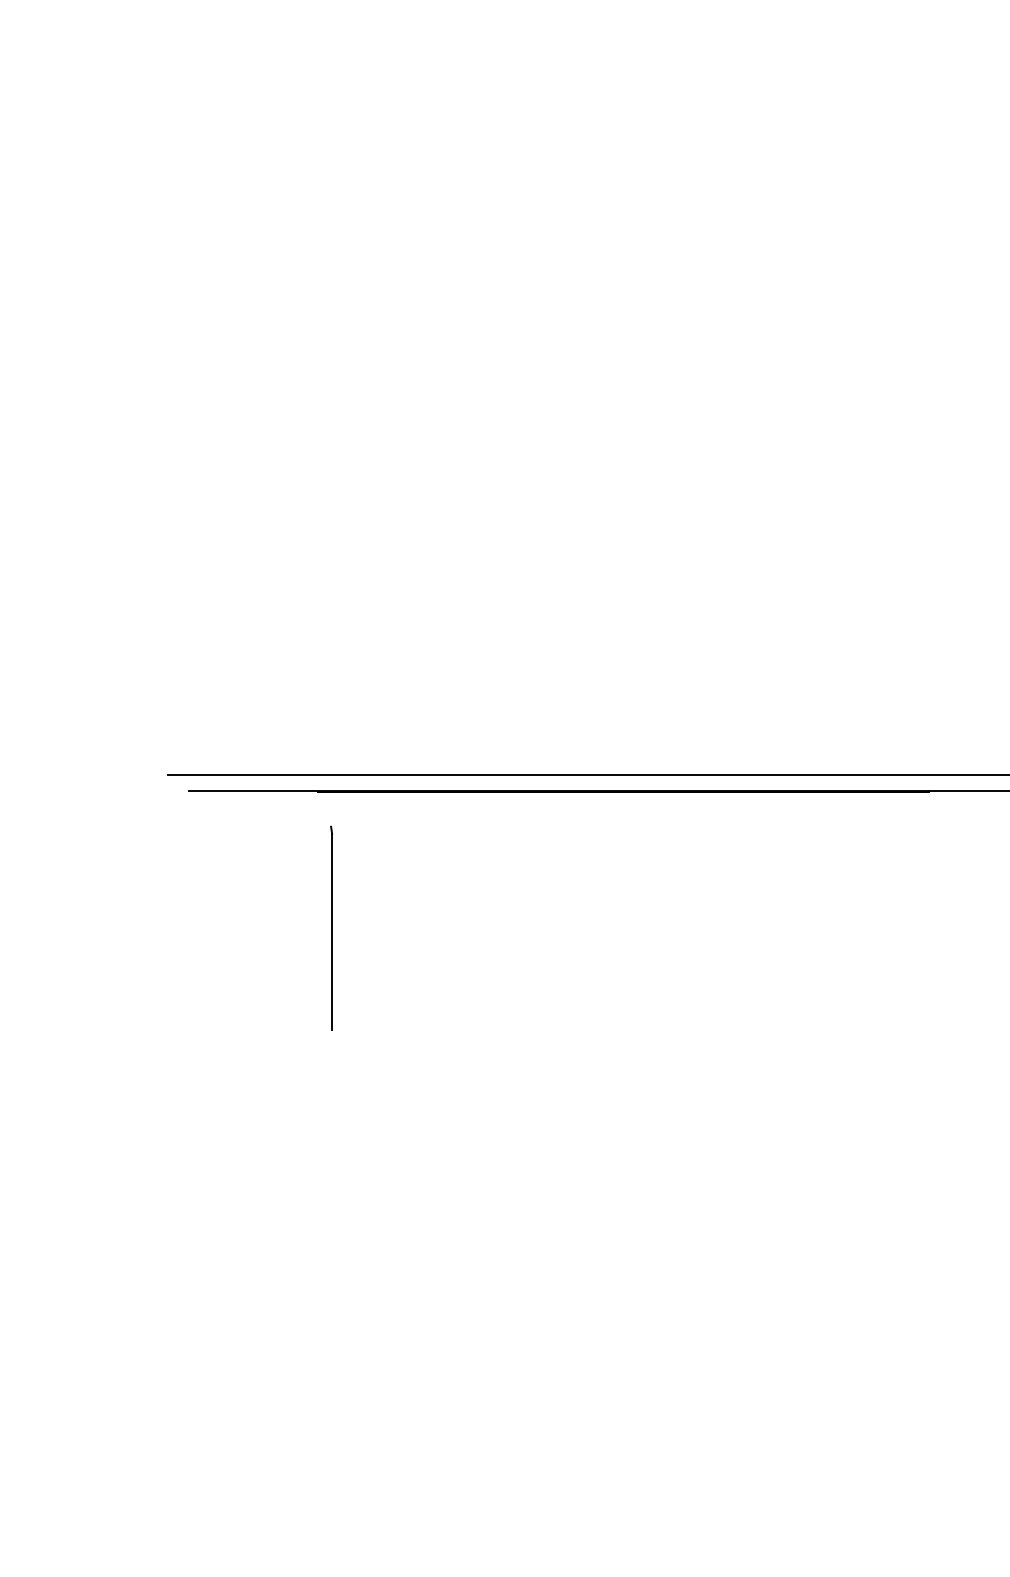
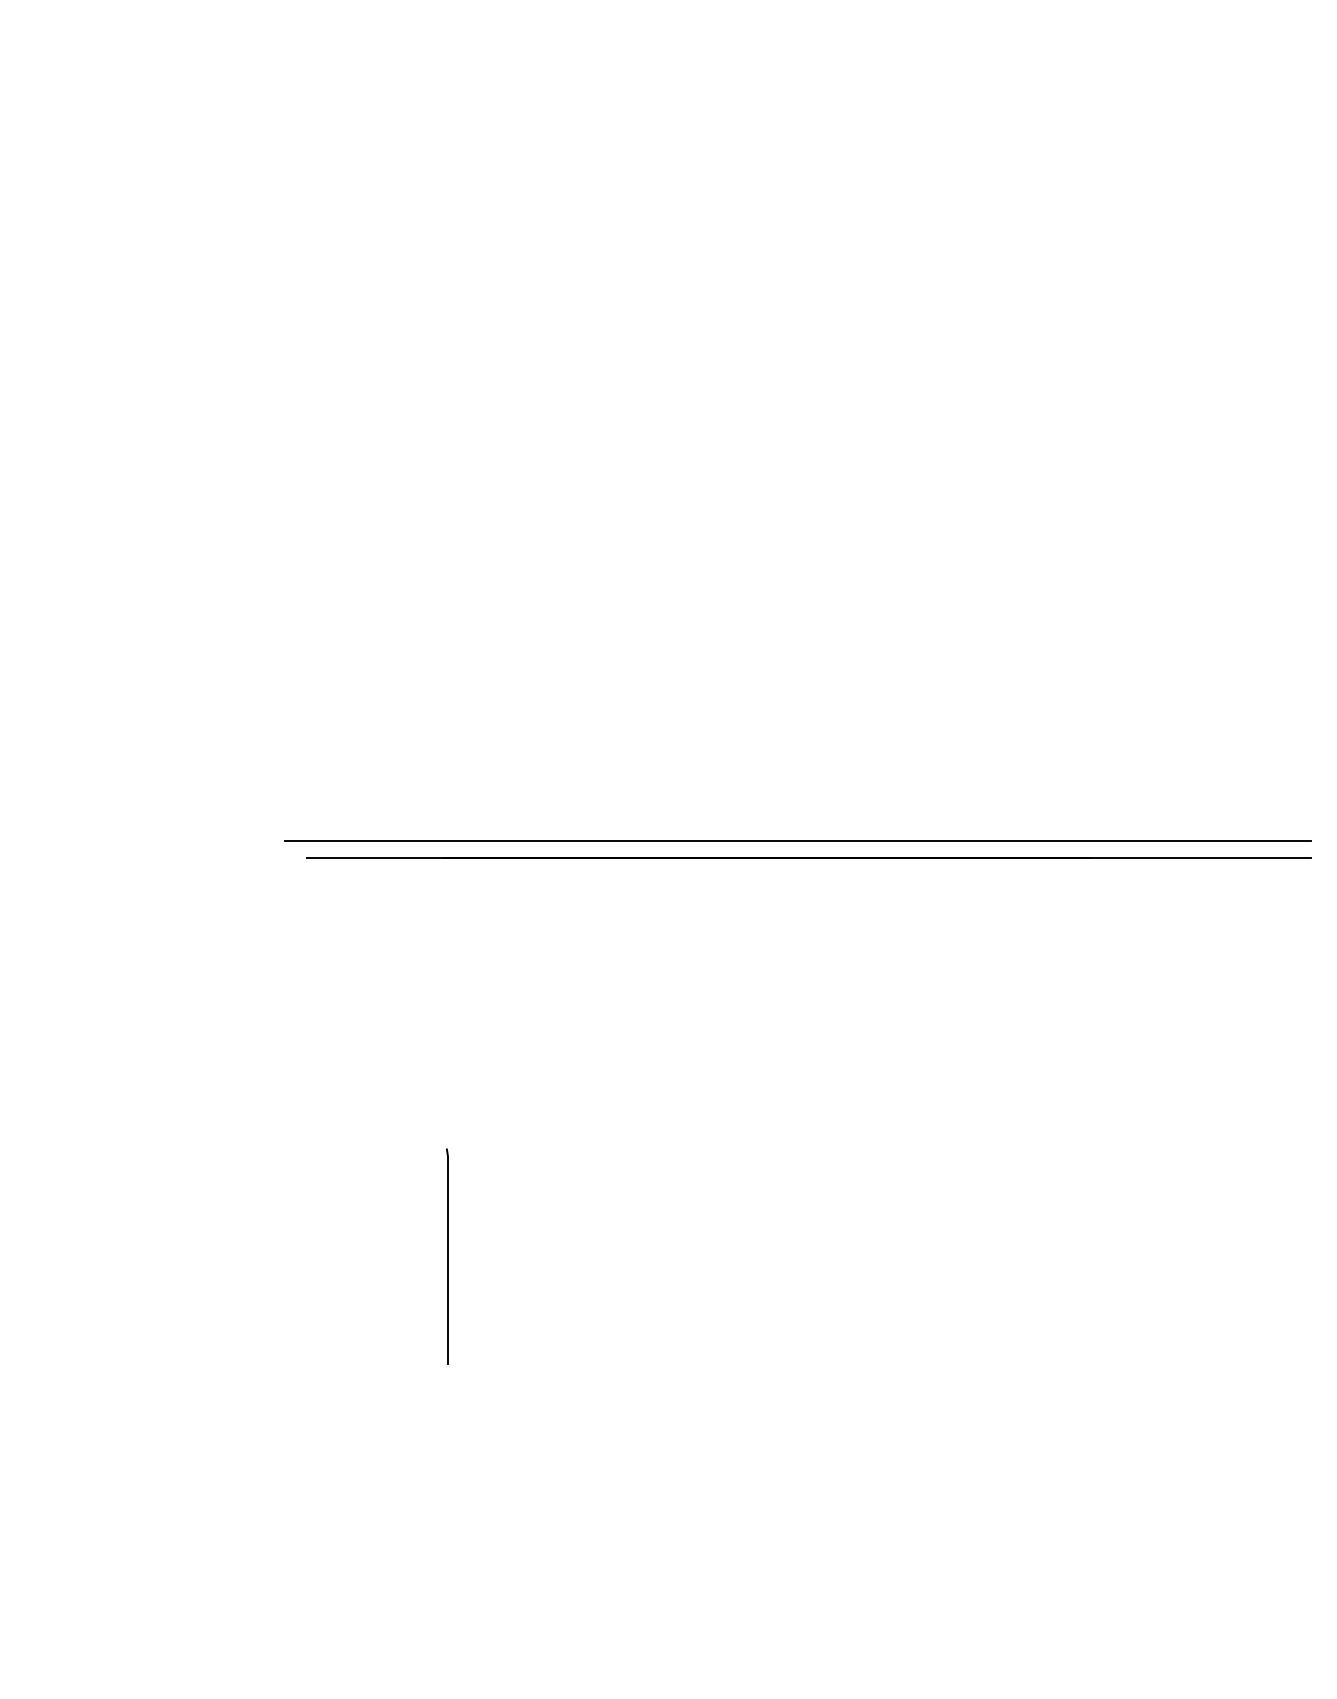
line: (331, 928) -> (447, 1256), moved

